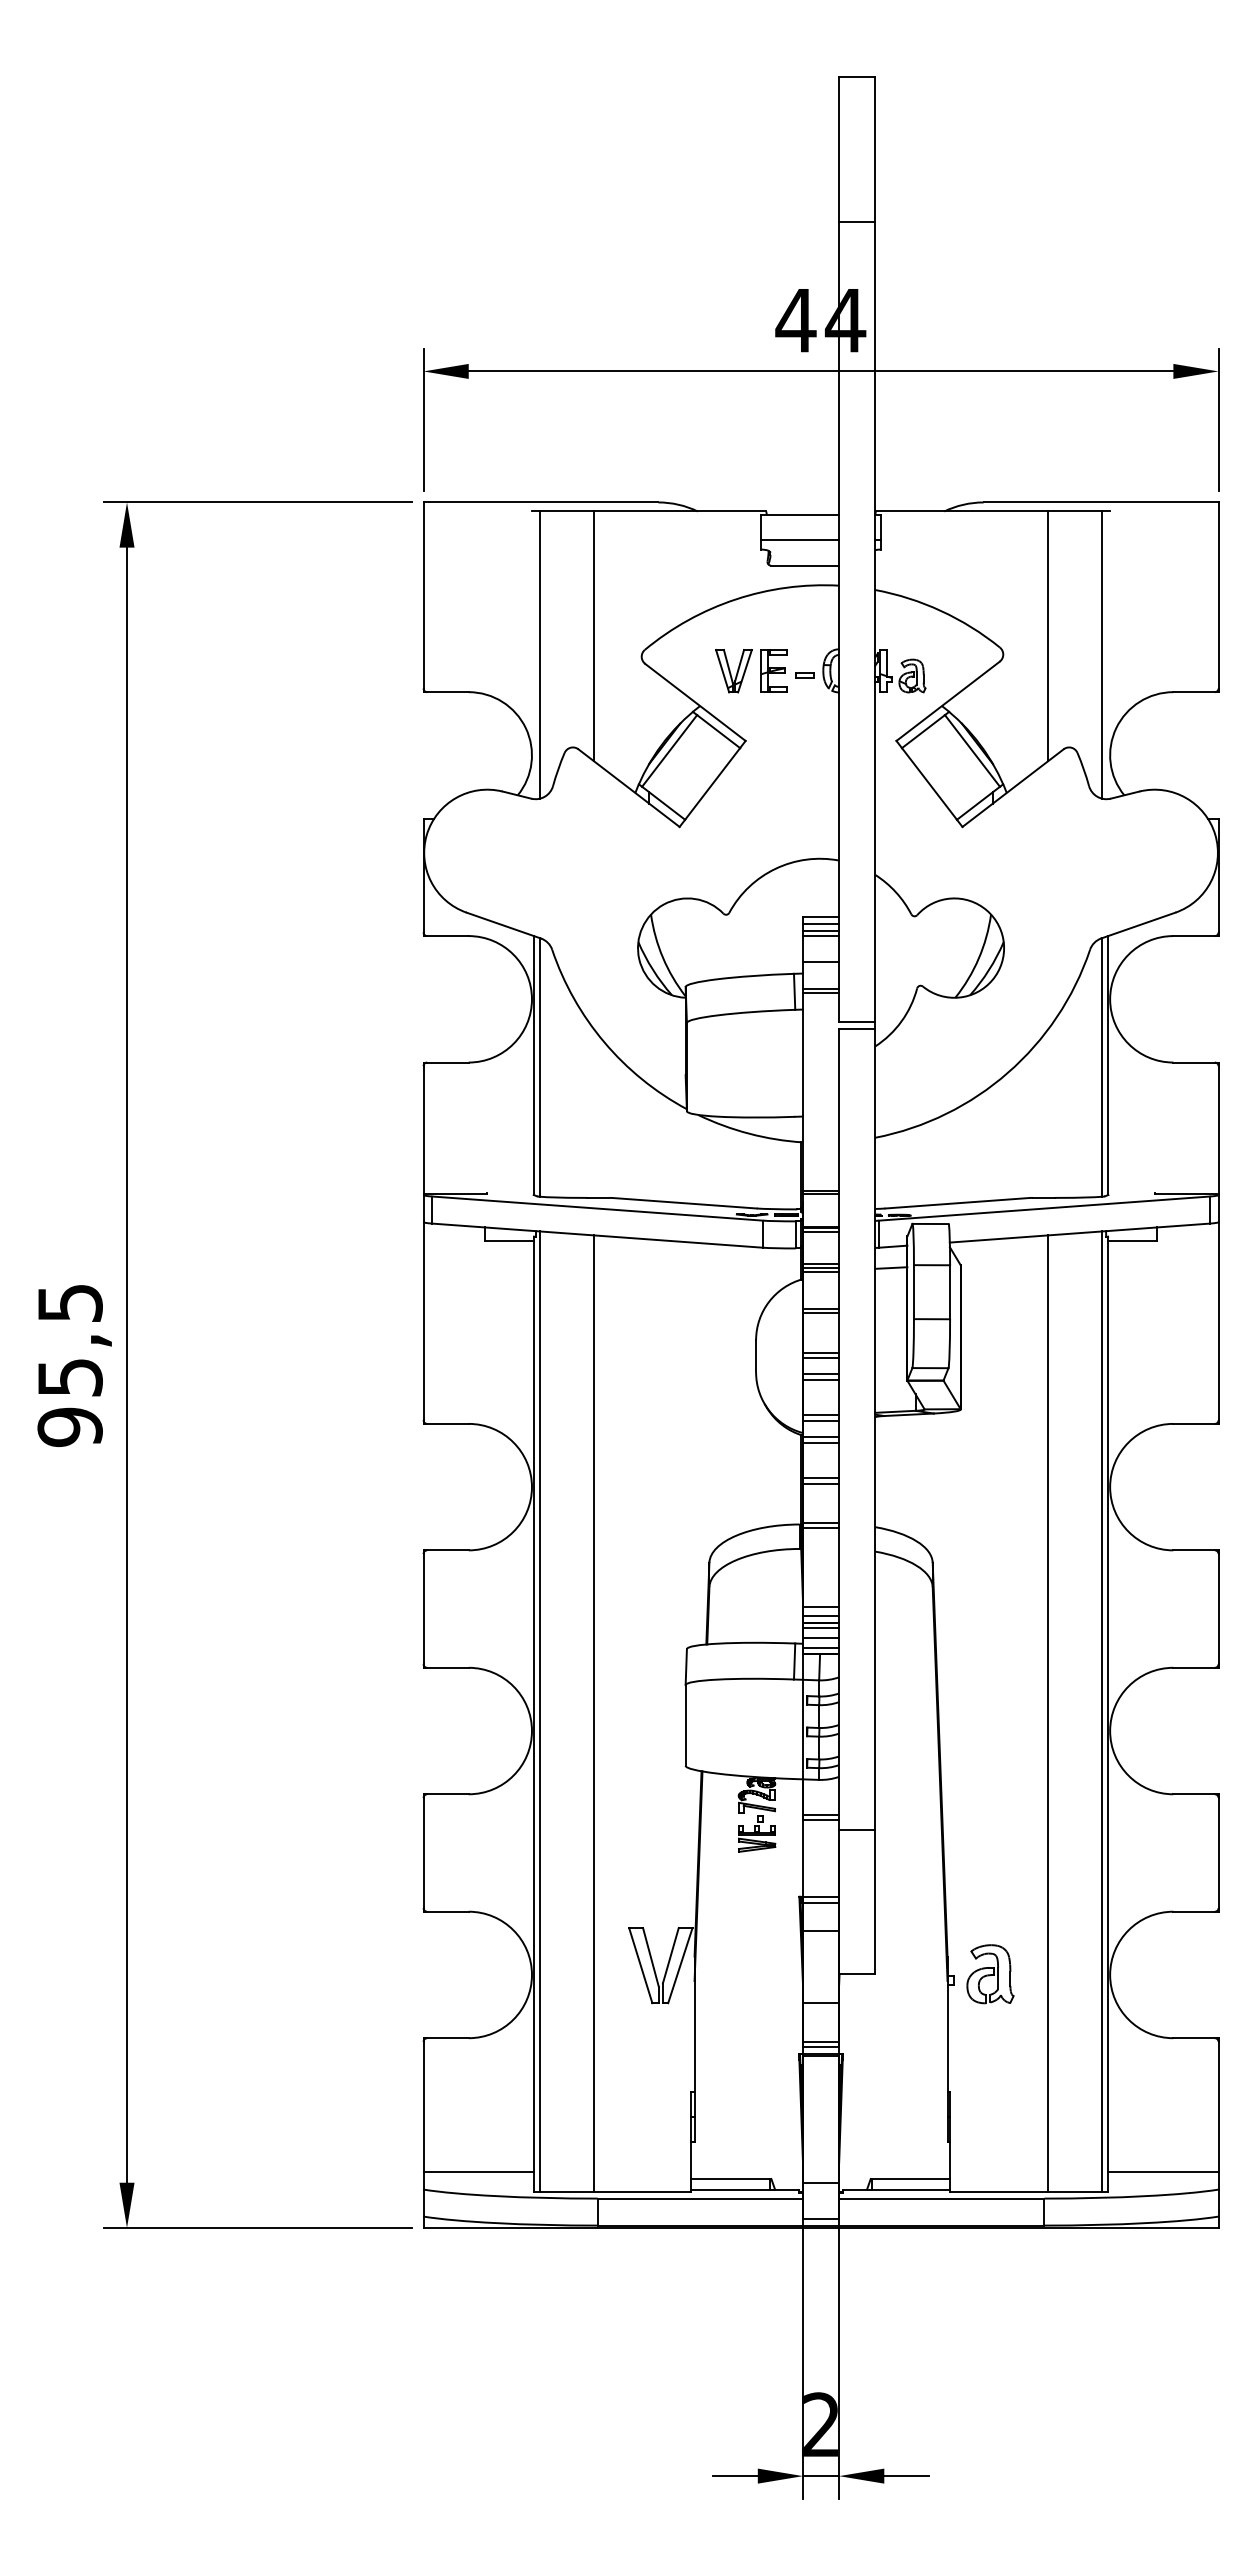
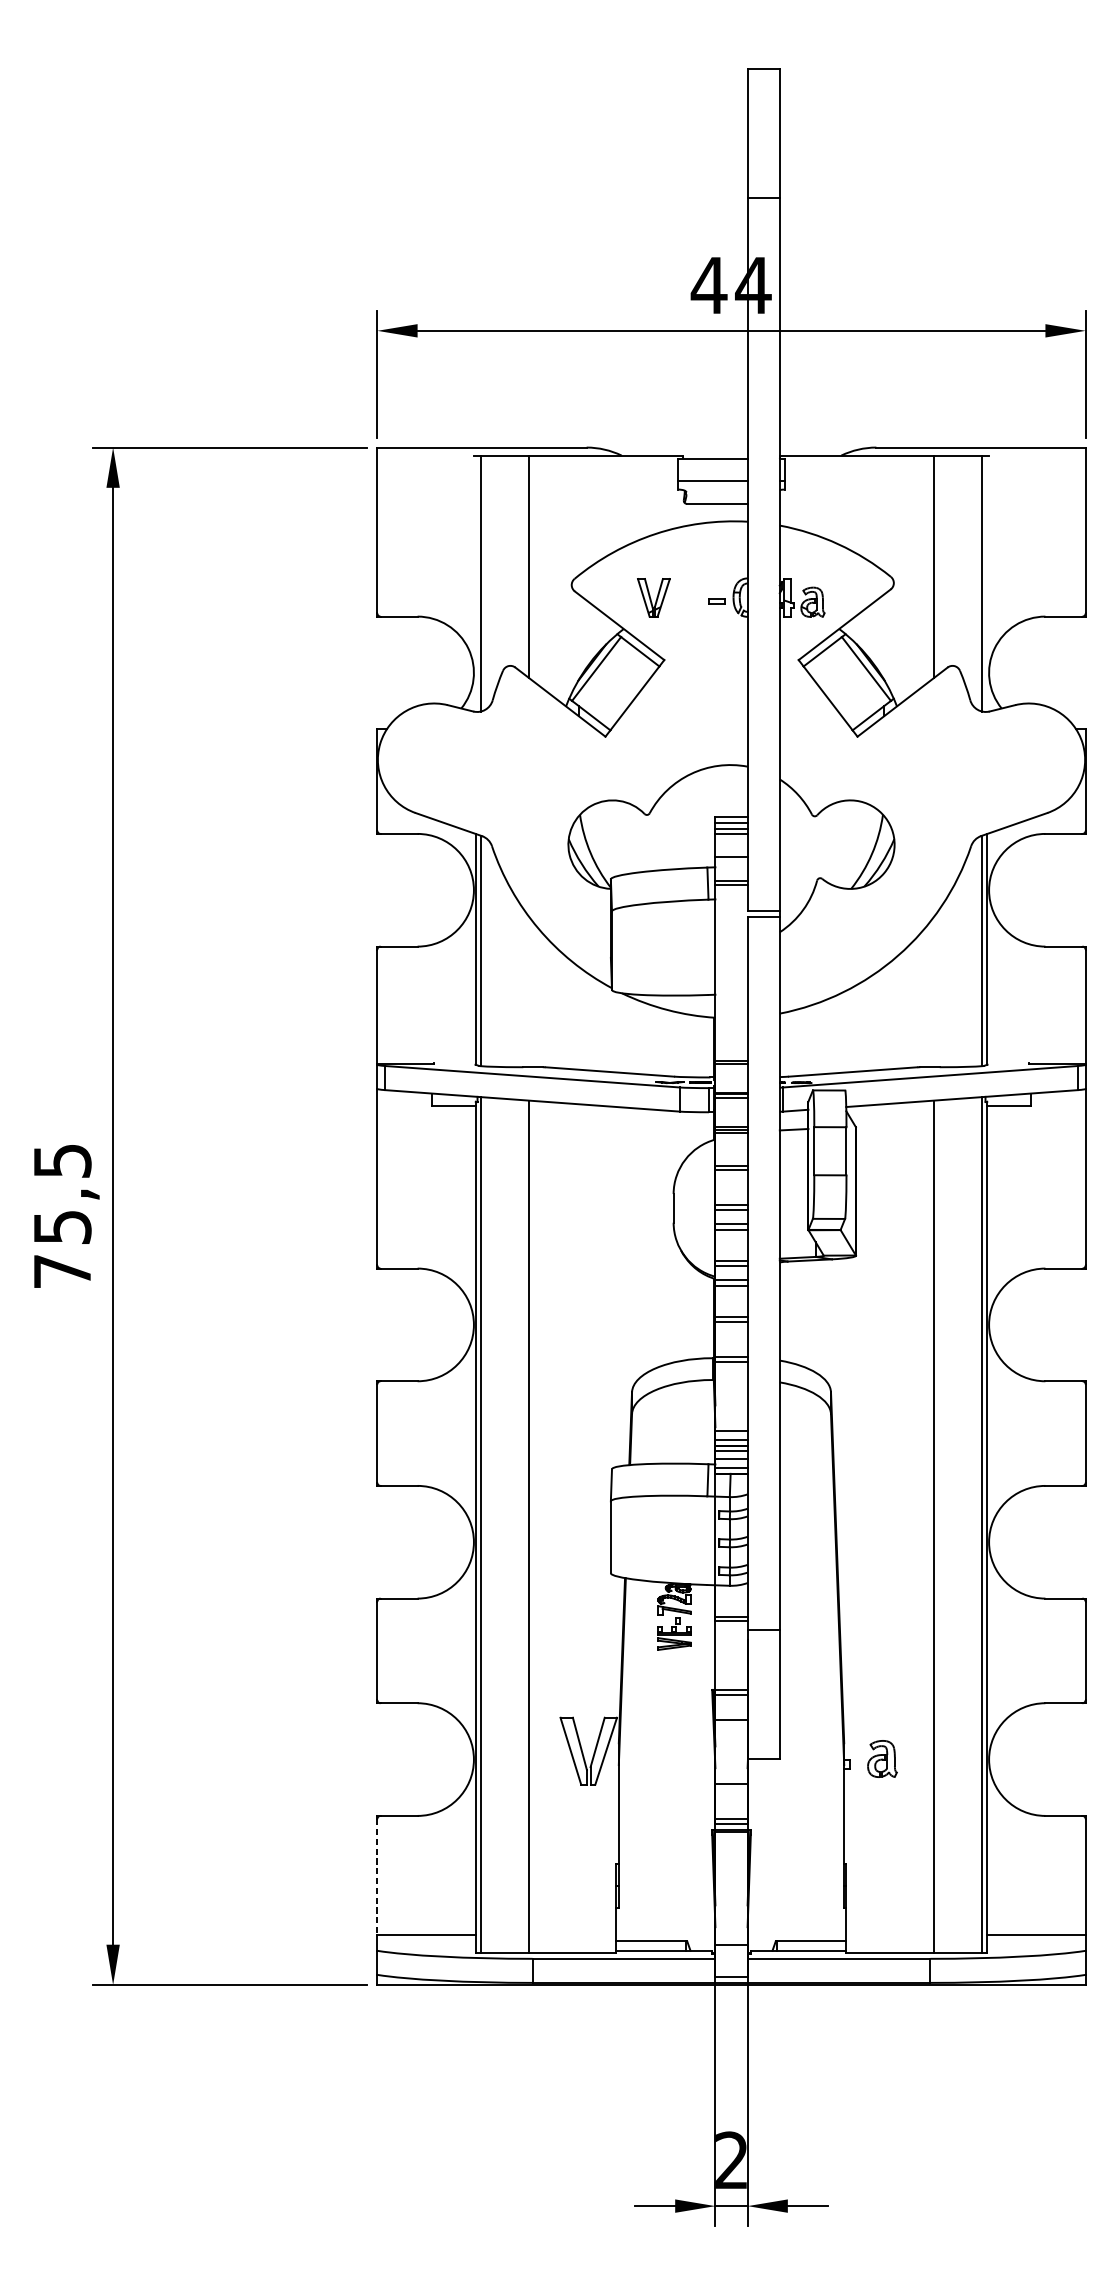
part: (773, 670) -> (689, 597), removed
text: (69, 1427) -> (61, 1271), 95,5 -> 75,5
part: (990, 1974) -> (882, 1759), size x0.7
line: (423, 2106) -> (377, 1876), solid -> dashed

